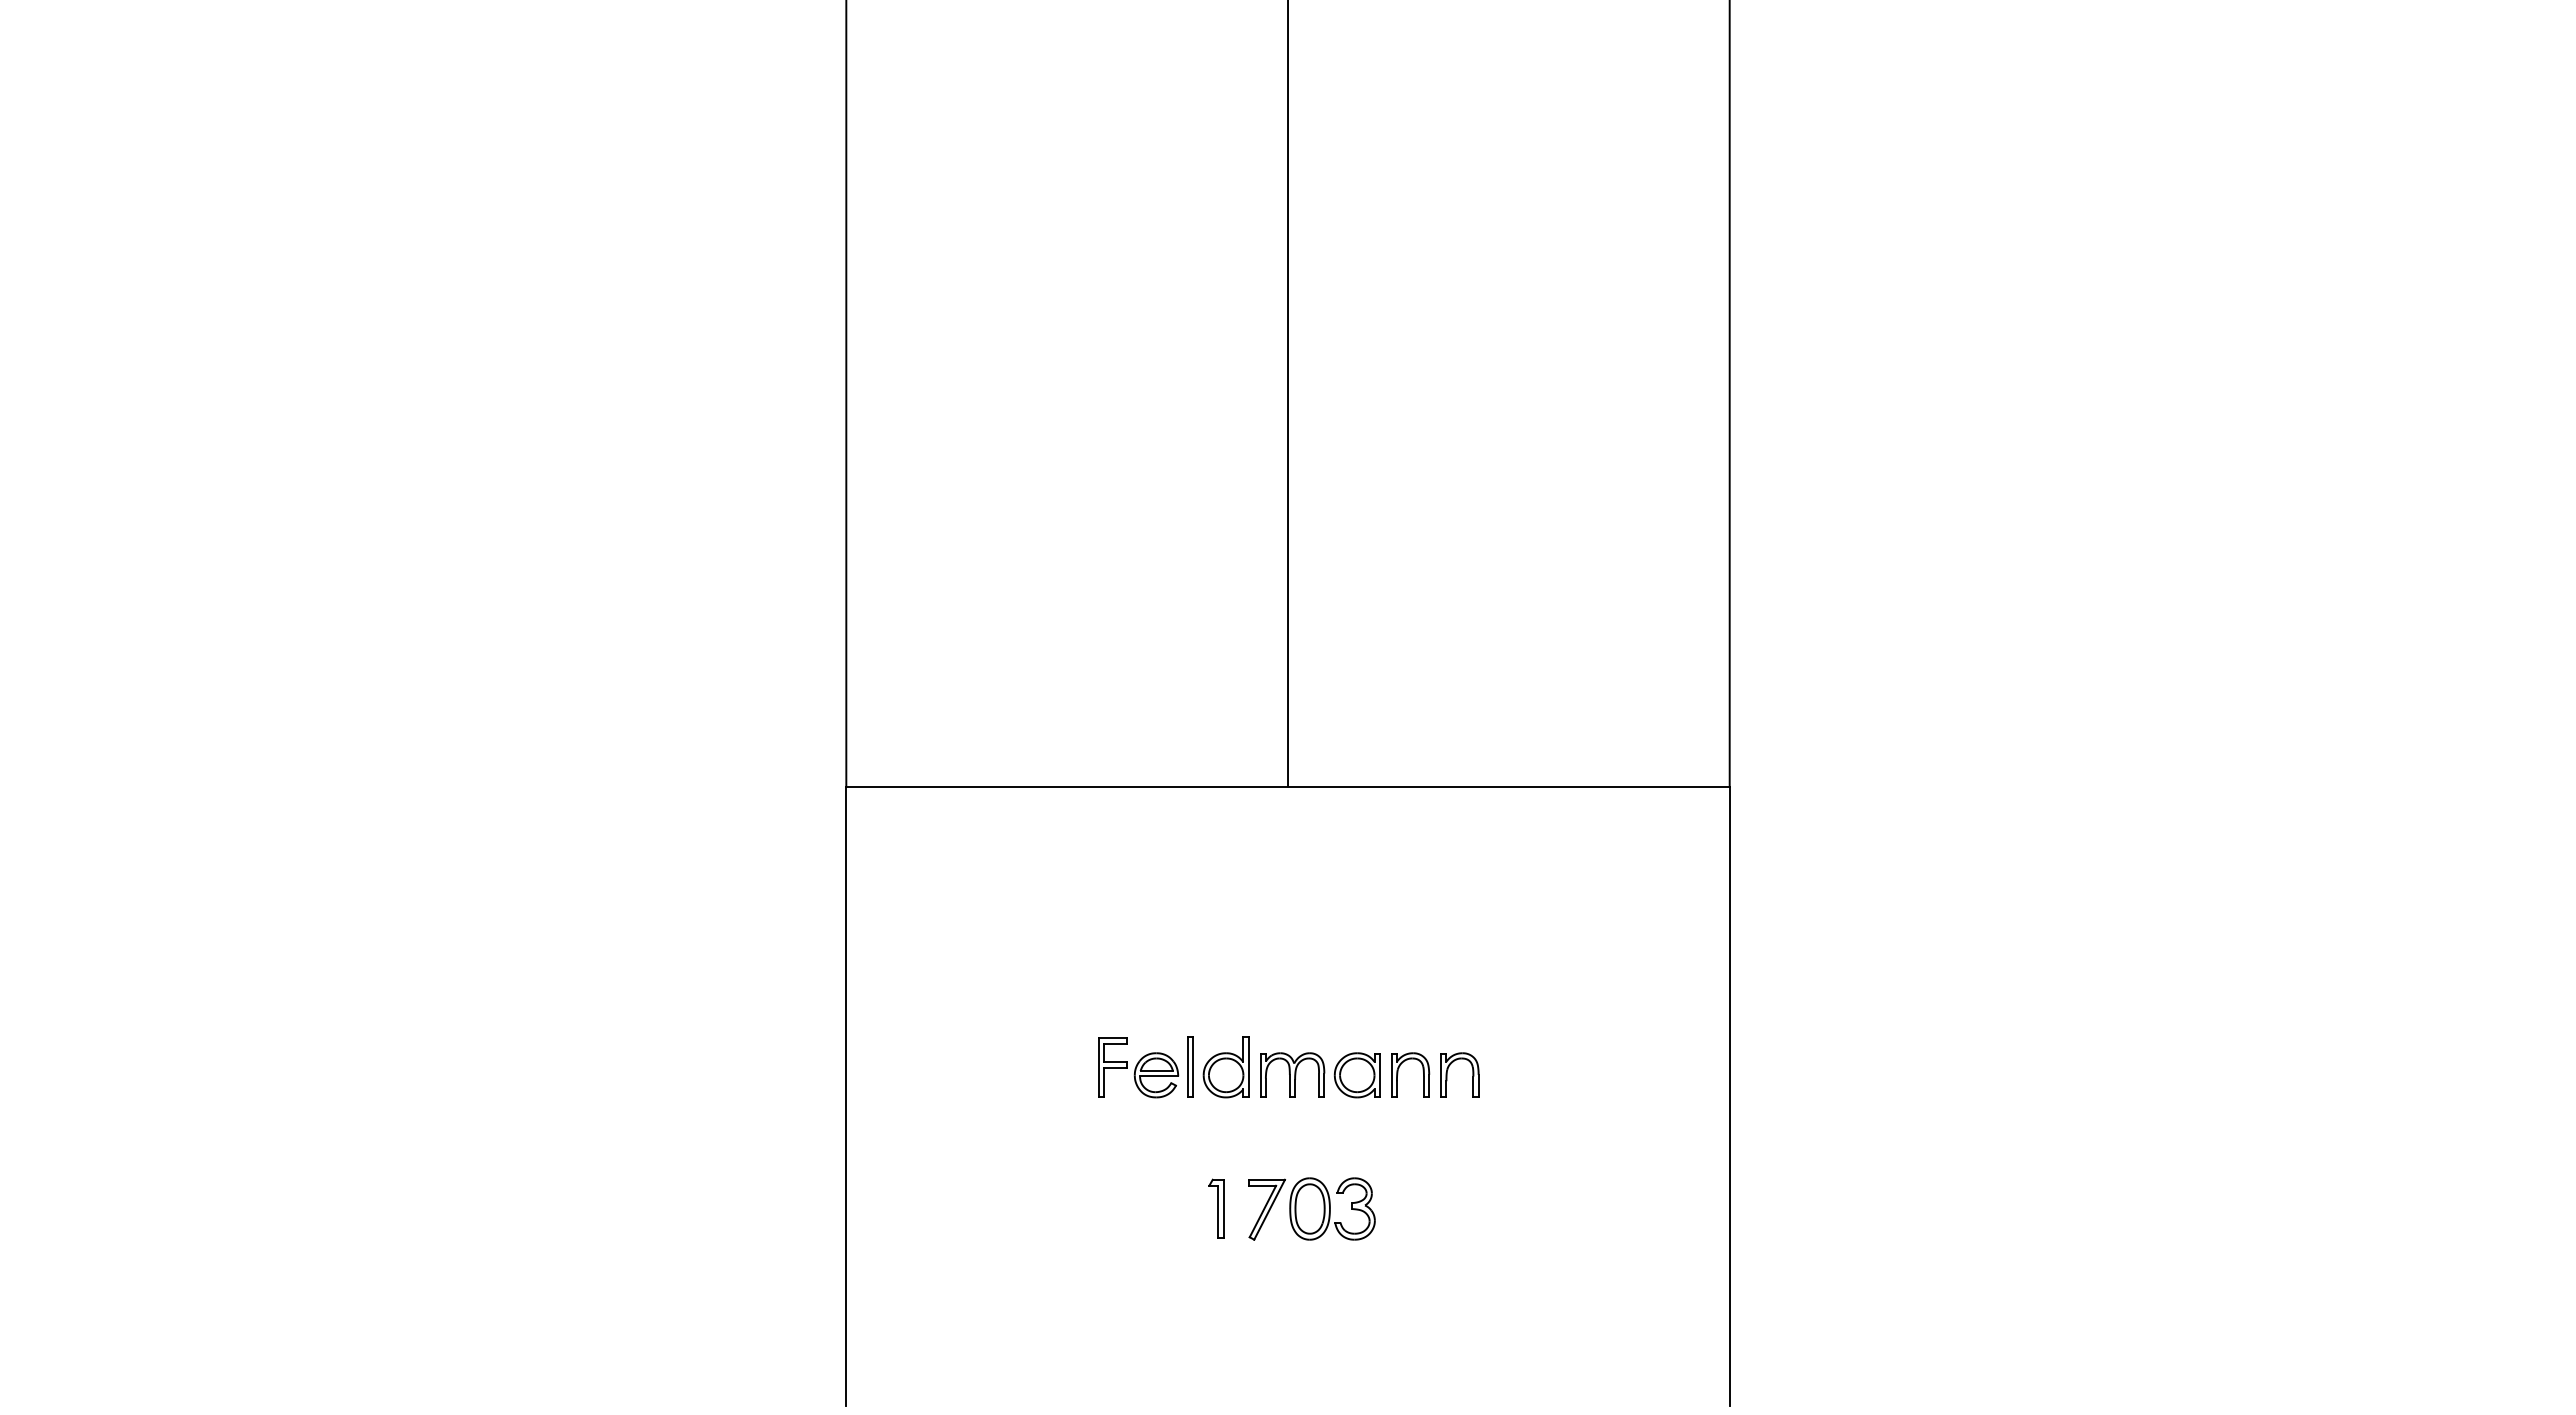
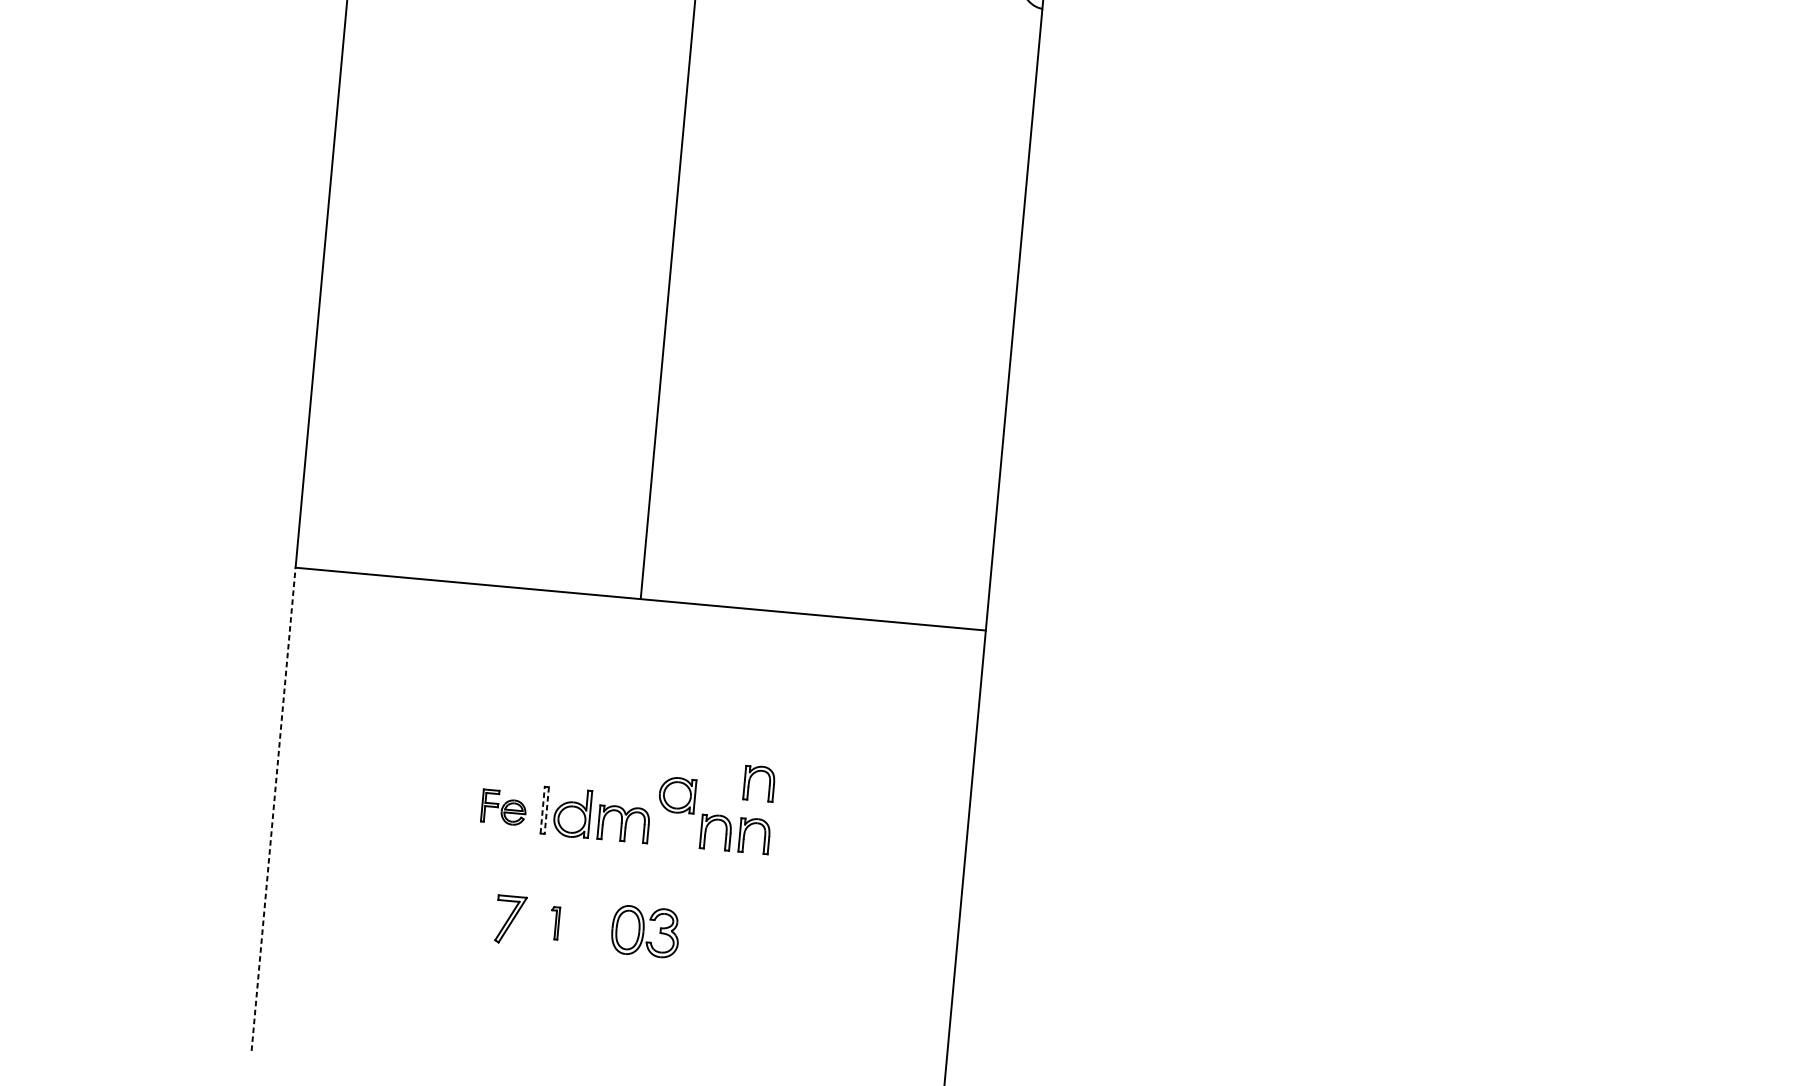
part: (1447, 1007) -> (749, 782), added
line: (1187, 1066) -> (542, 809), solid -> dashed
line: (1193, 1066) -> (547, 810), solid -> dashed
part: (1138, 1067) -> (503, 807), size x0.7
part: (1356, 1075) -> (676, 795), moved
line: (846, 1096) -> (273, 809), solid -> dashed
part: (1216, 1208) -> (554, 923), size x0.7
part: (1266, 1209) -> (510, 919), moved

